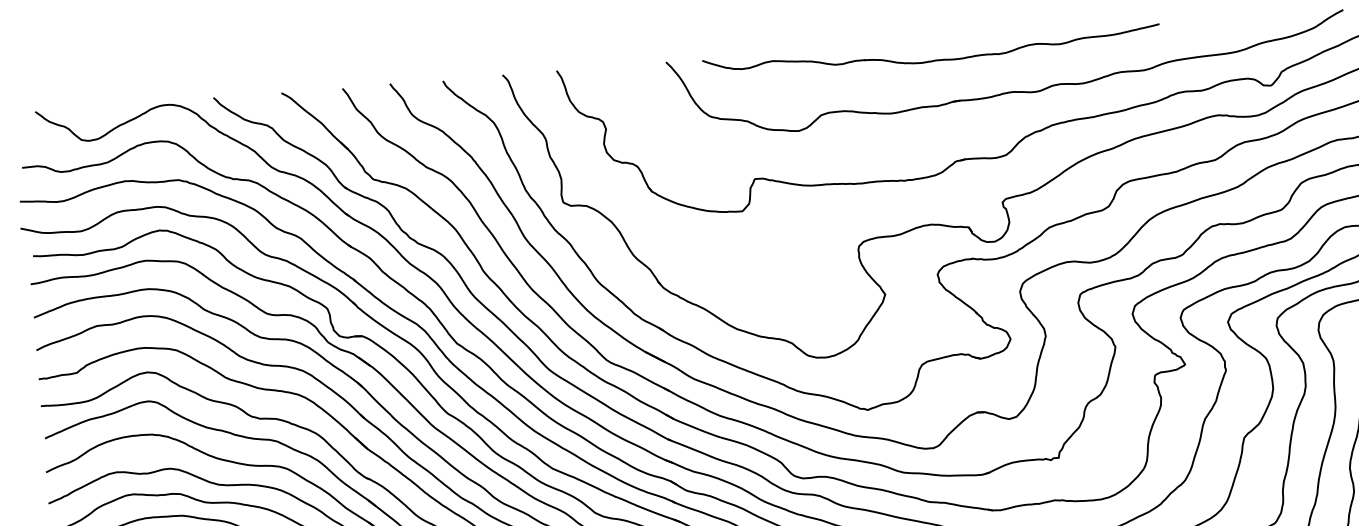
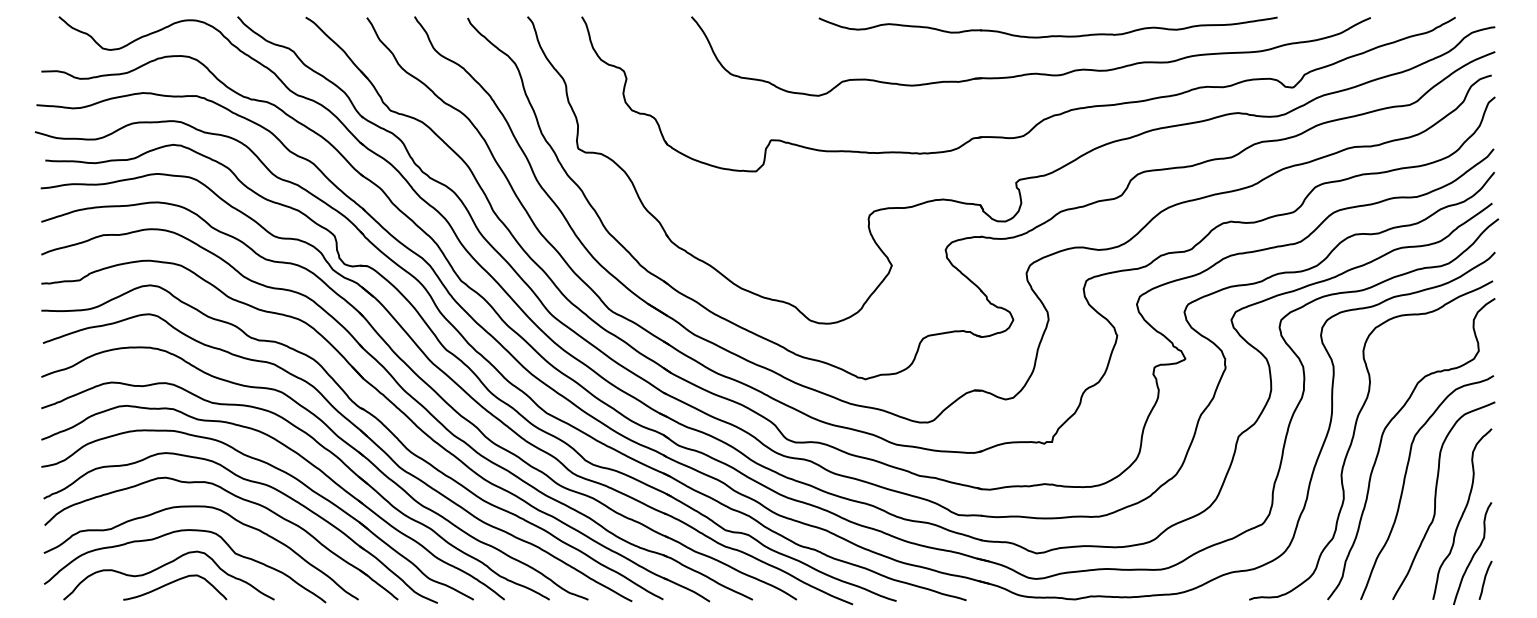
part: (931, 60) -> (1047, 35), moved

